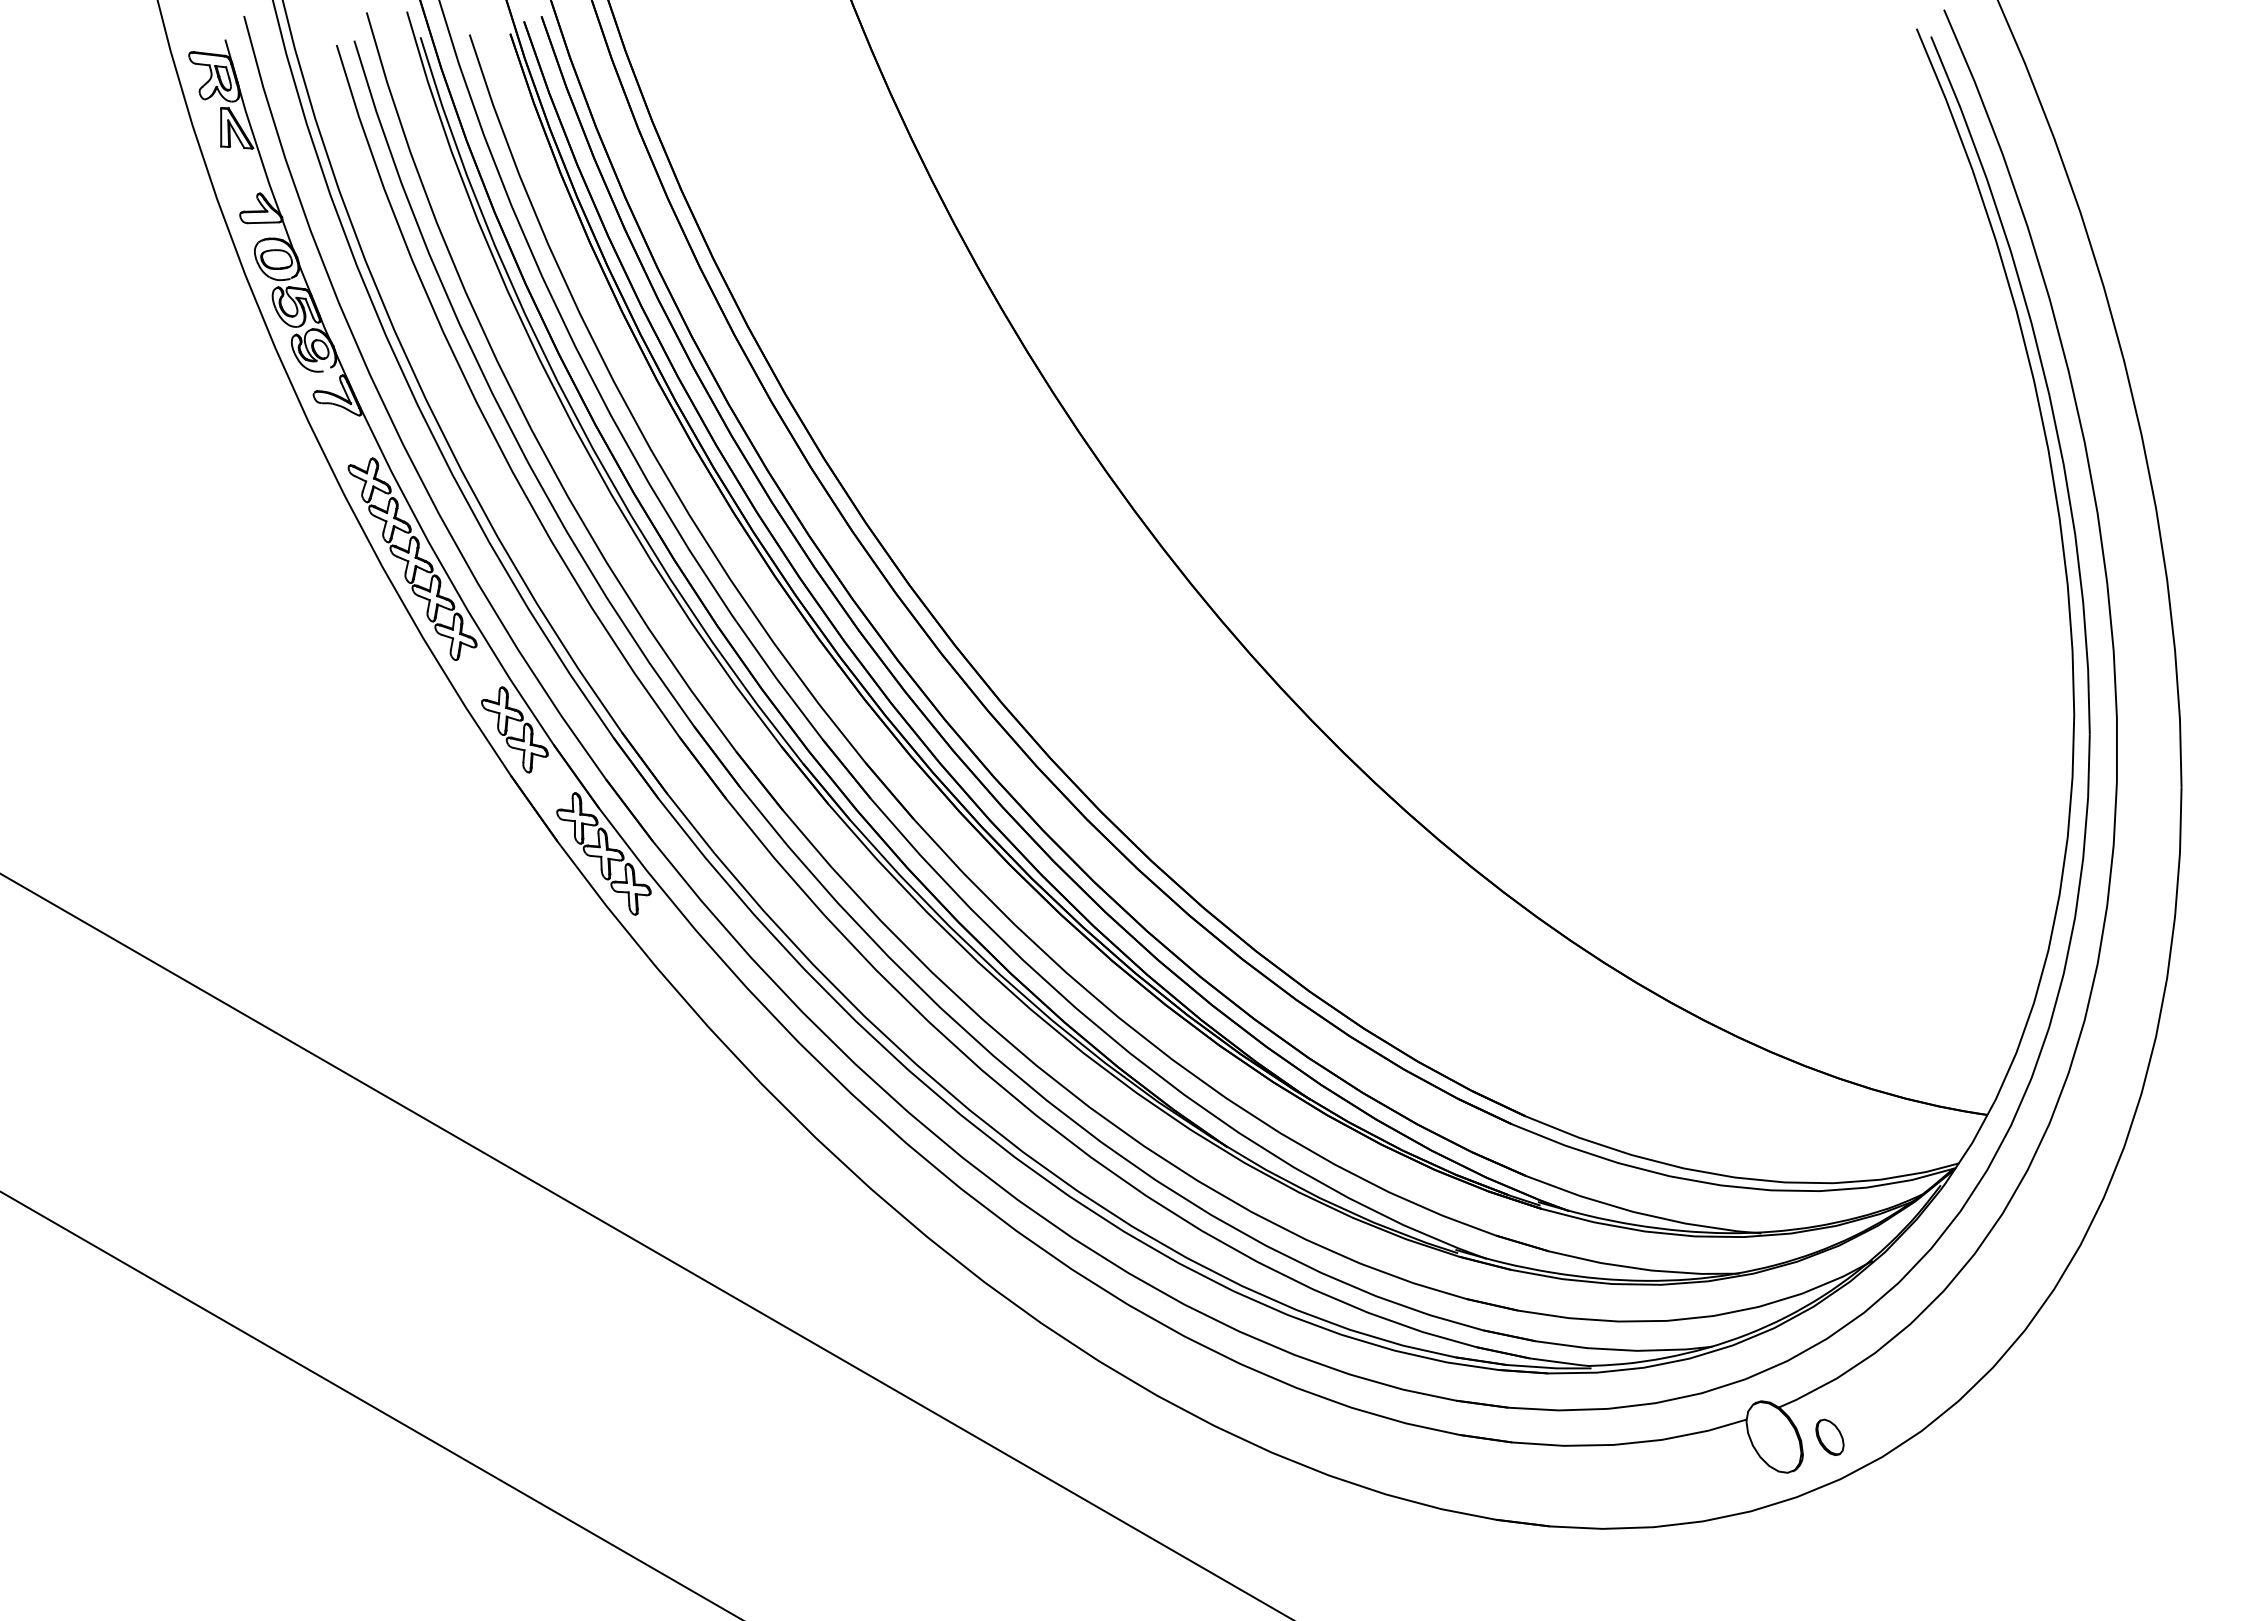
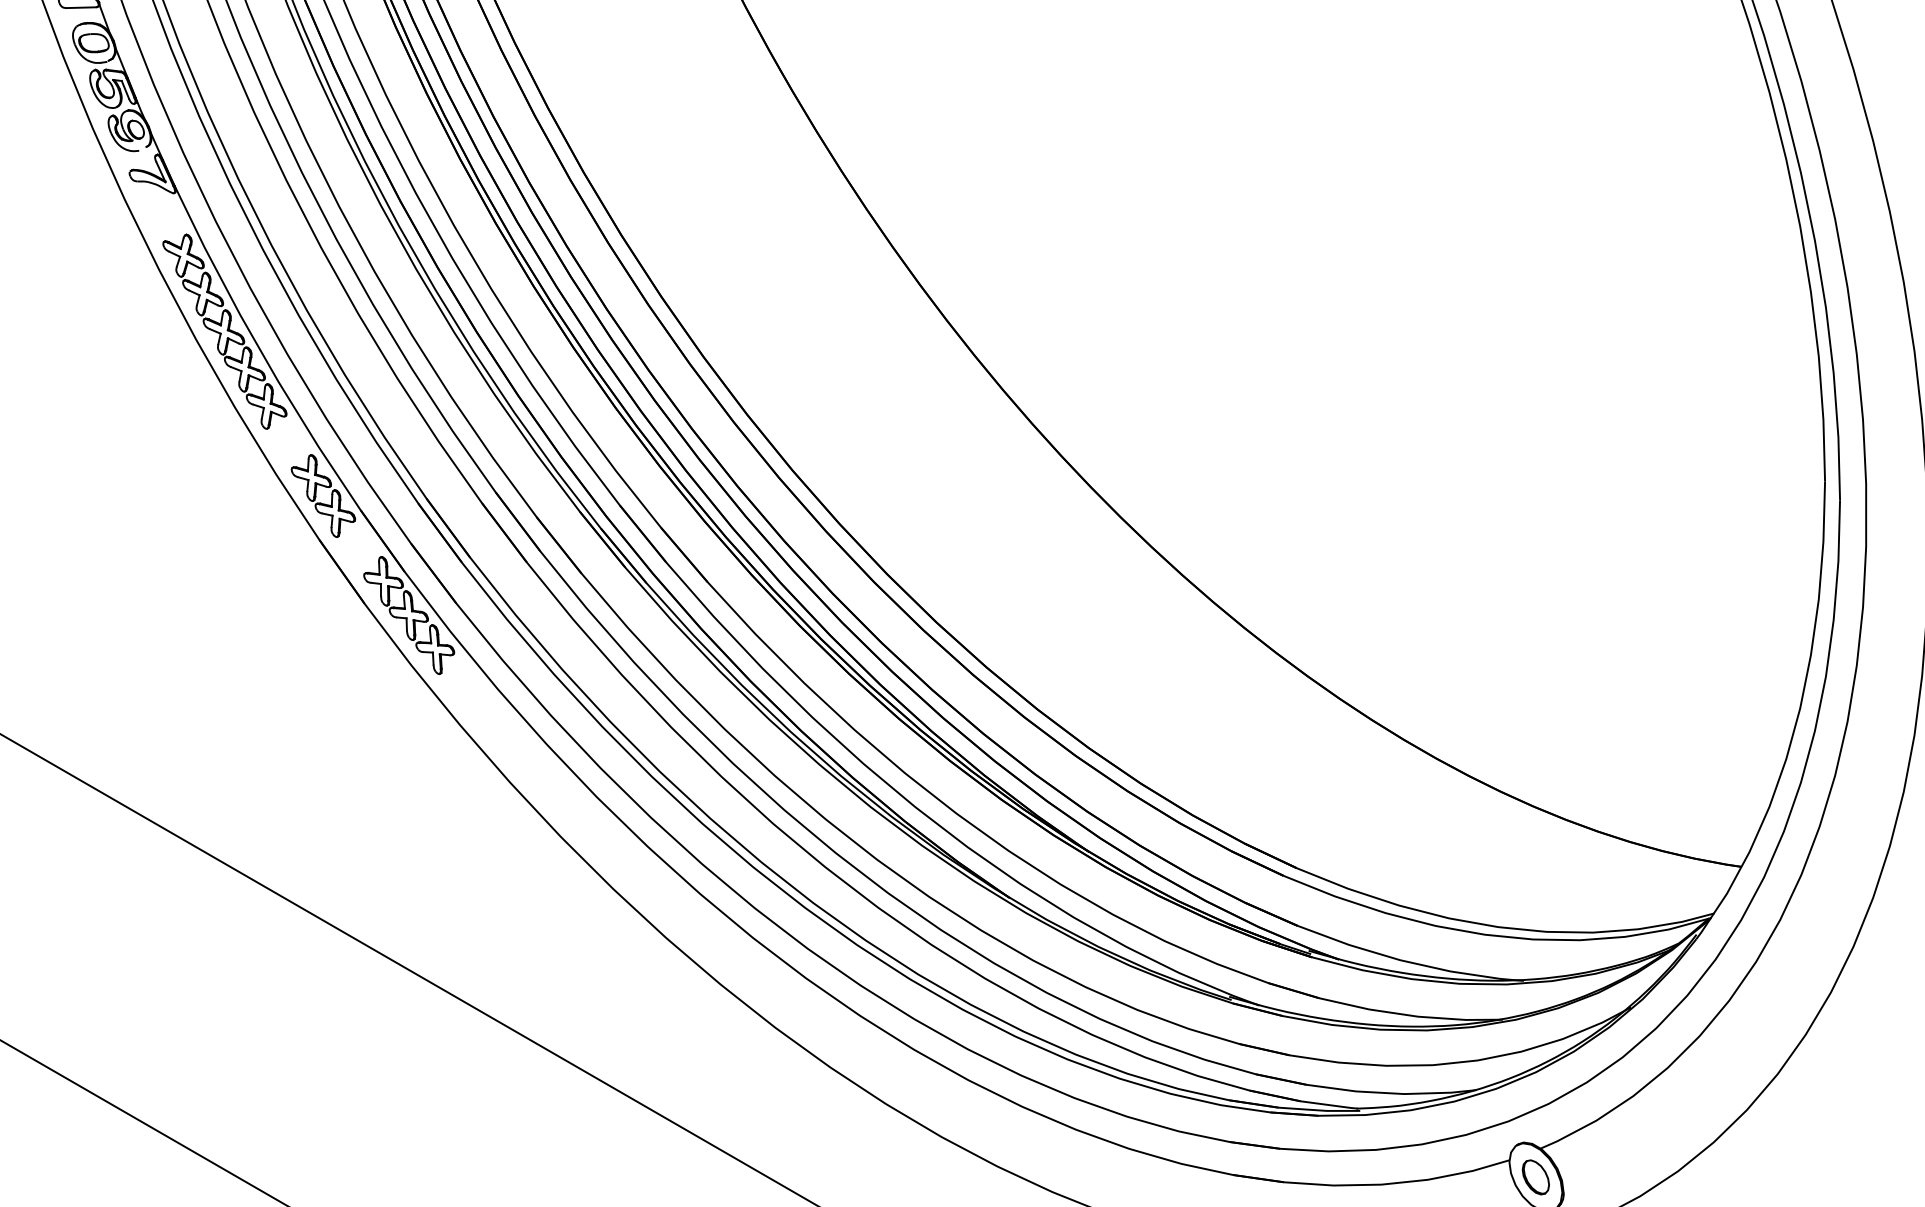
part: (1829, 1437) -> (1535, 1177), moved

